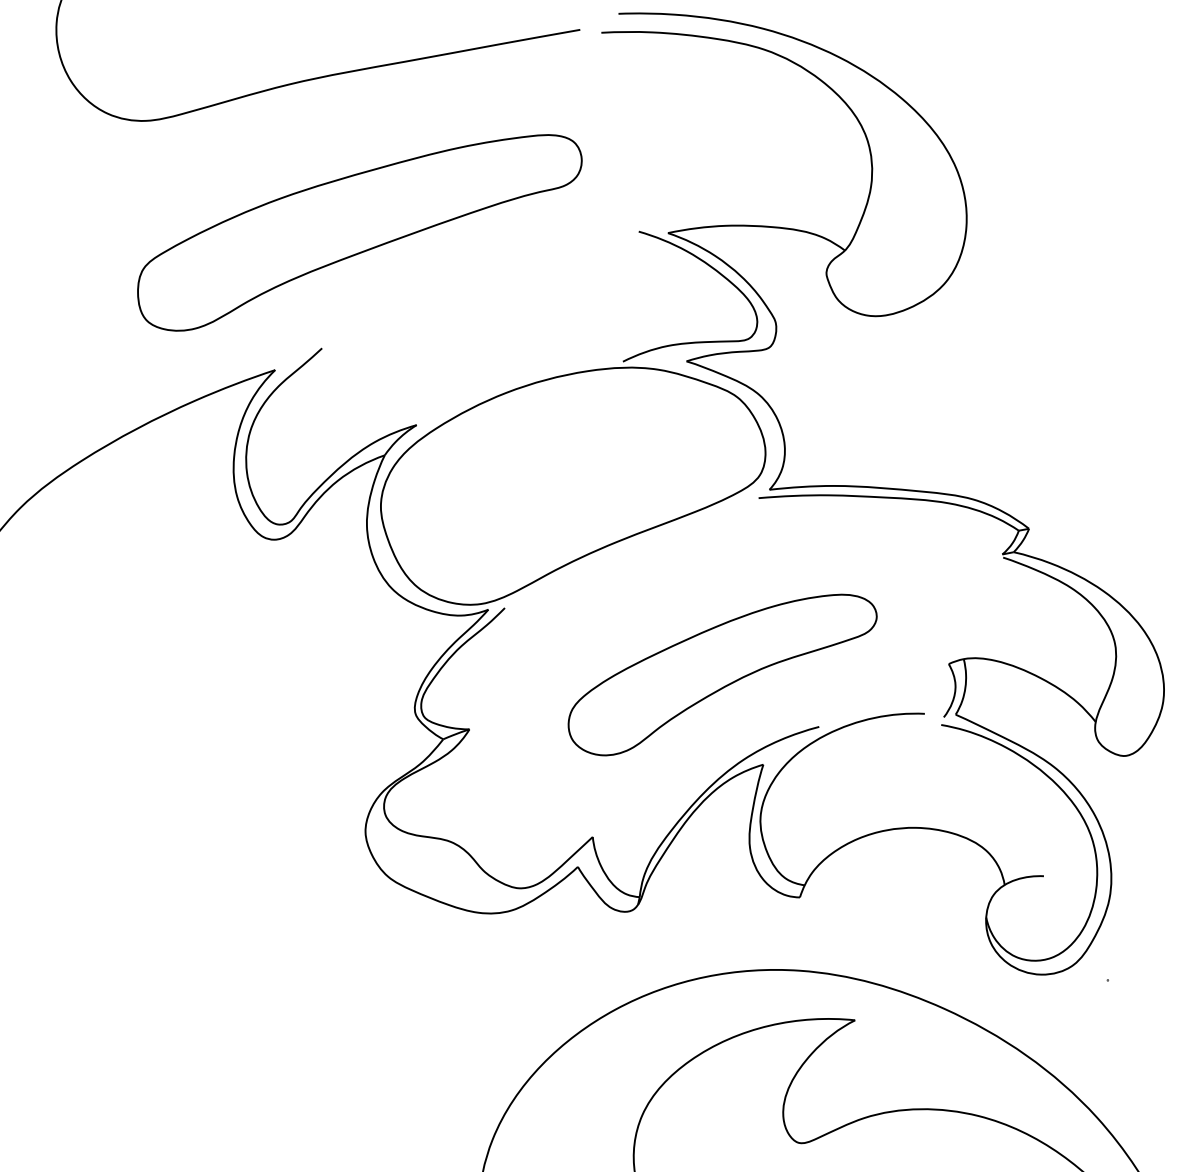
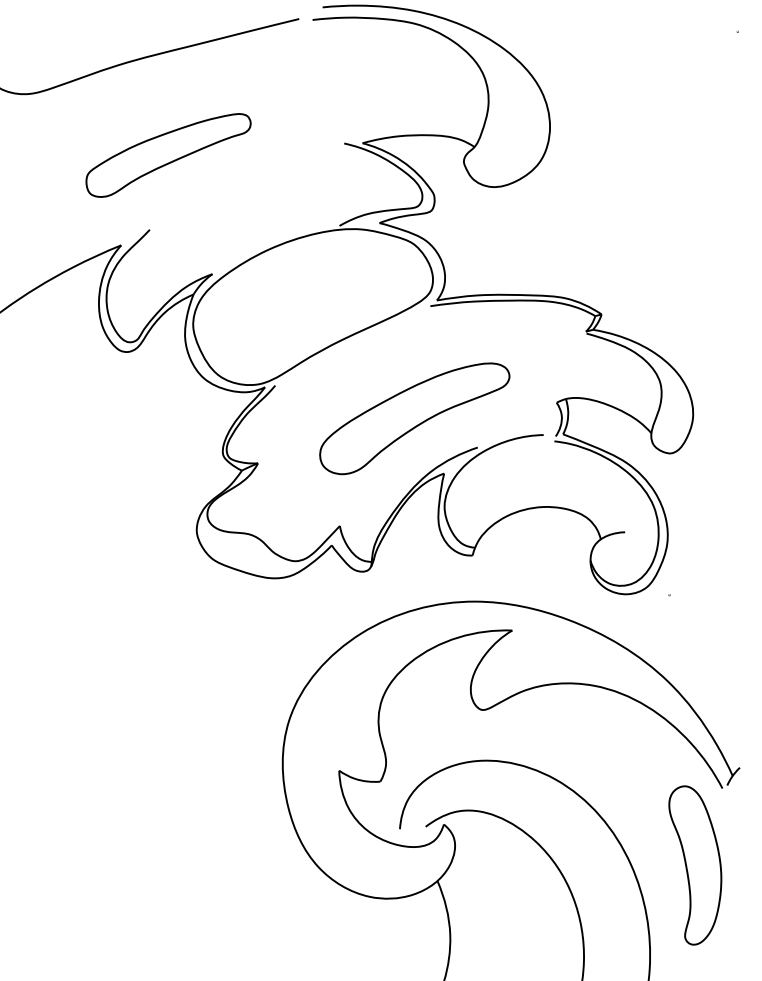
part: (359, 232) -> (168, 155), size x0.6

